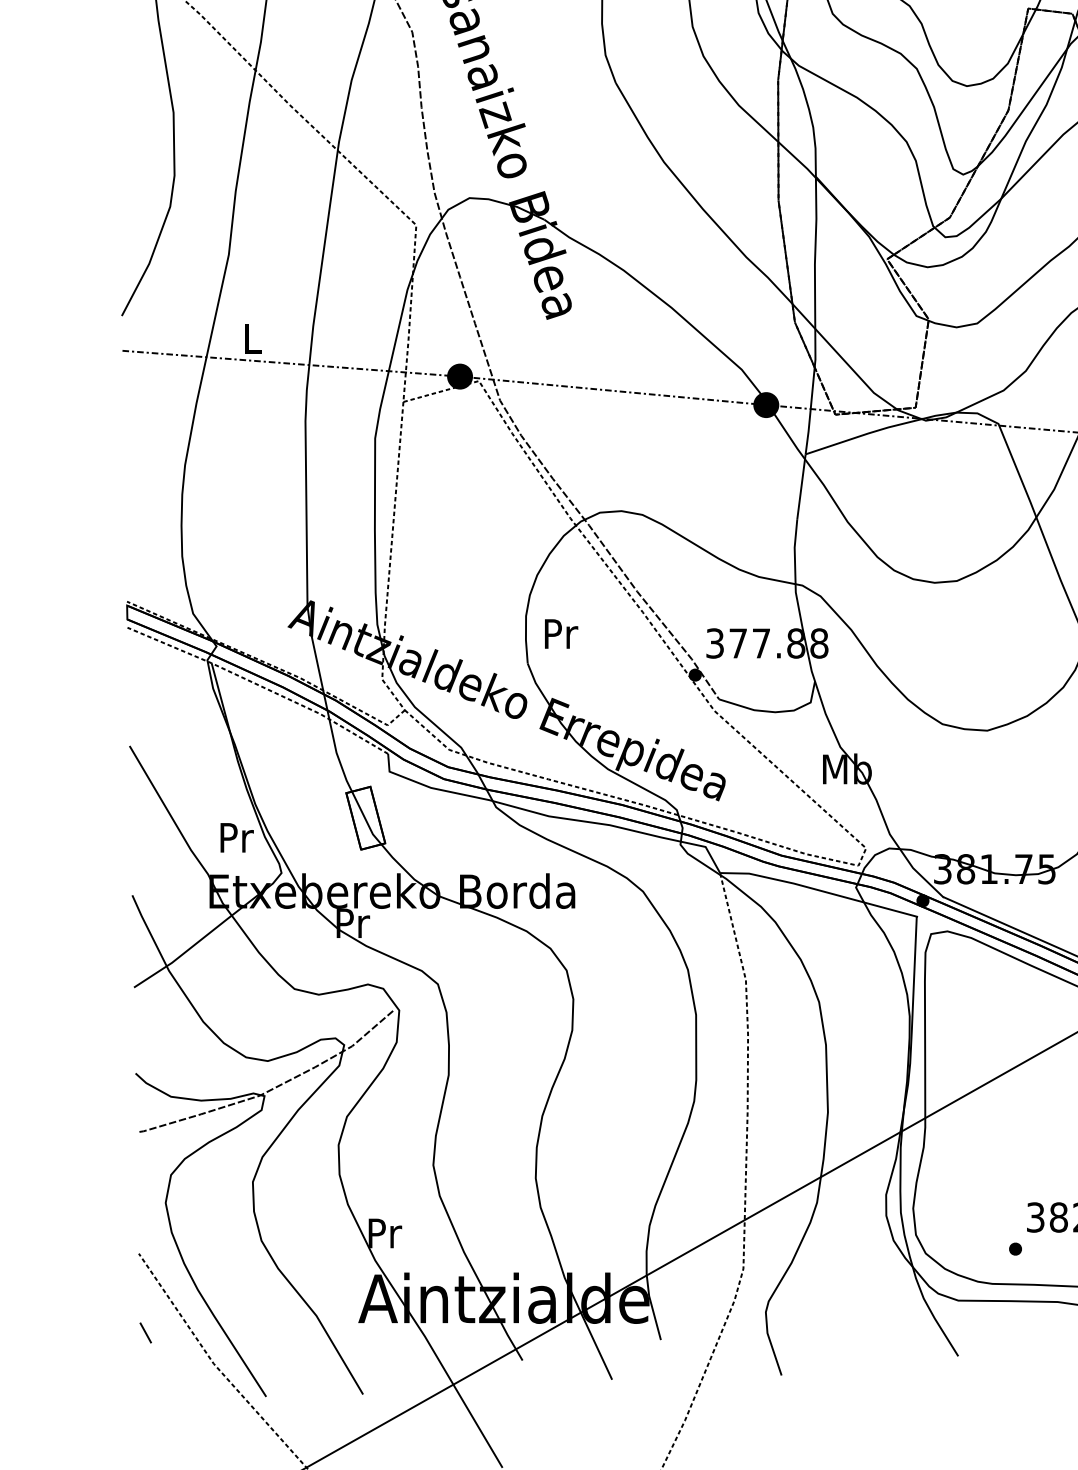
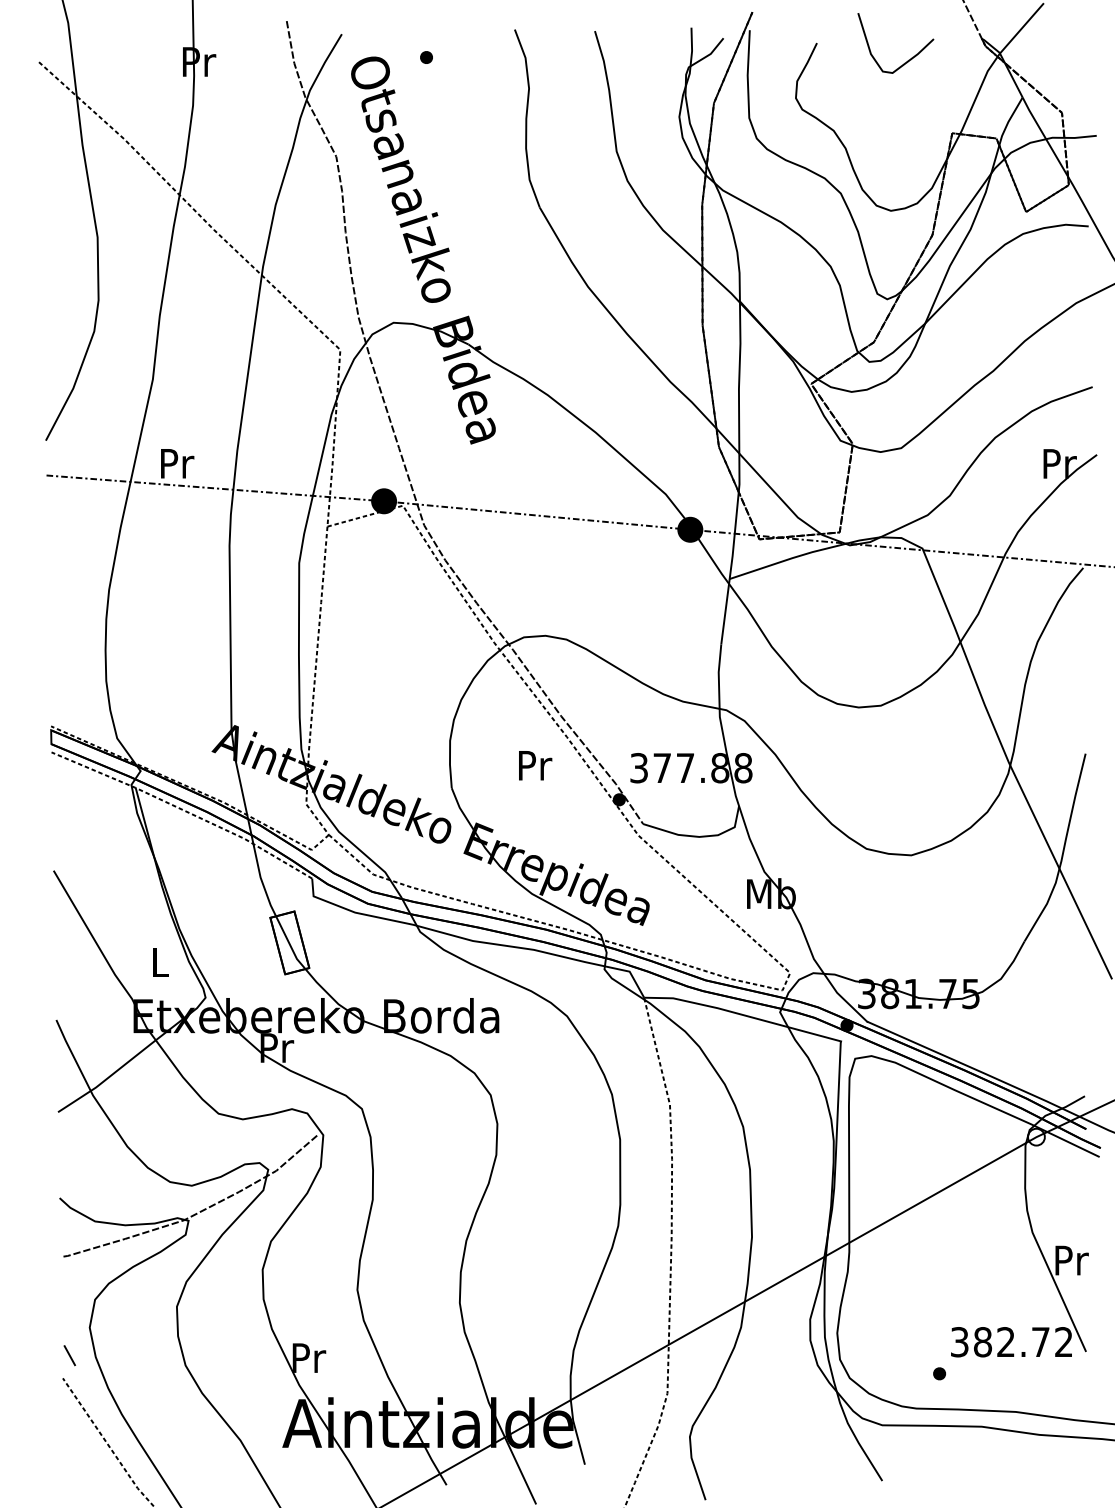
text: (253, 338) -> (177, 463), L -> Pr
text: (561, 633) -> (535, 765), moved
text: (236, 837) -> (160, 962), Pr -> L
line: (145, 1332) -> (69, 1355), moved

